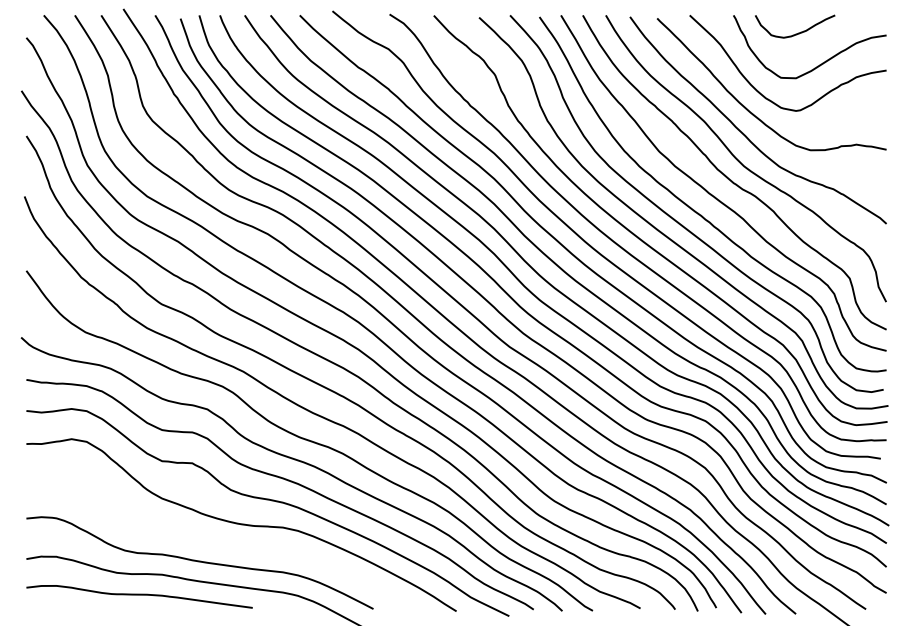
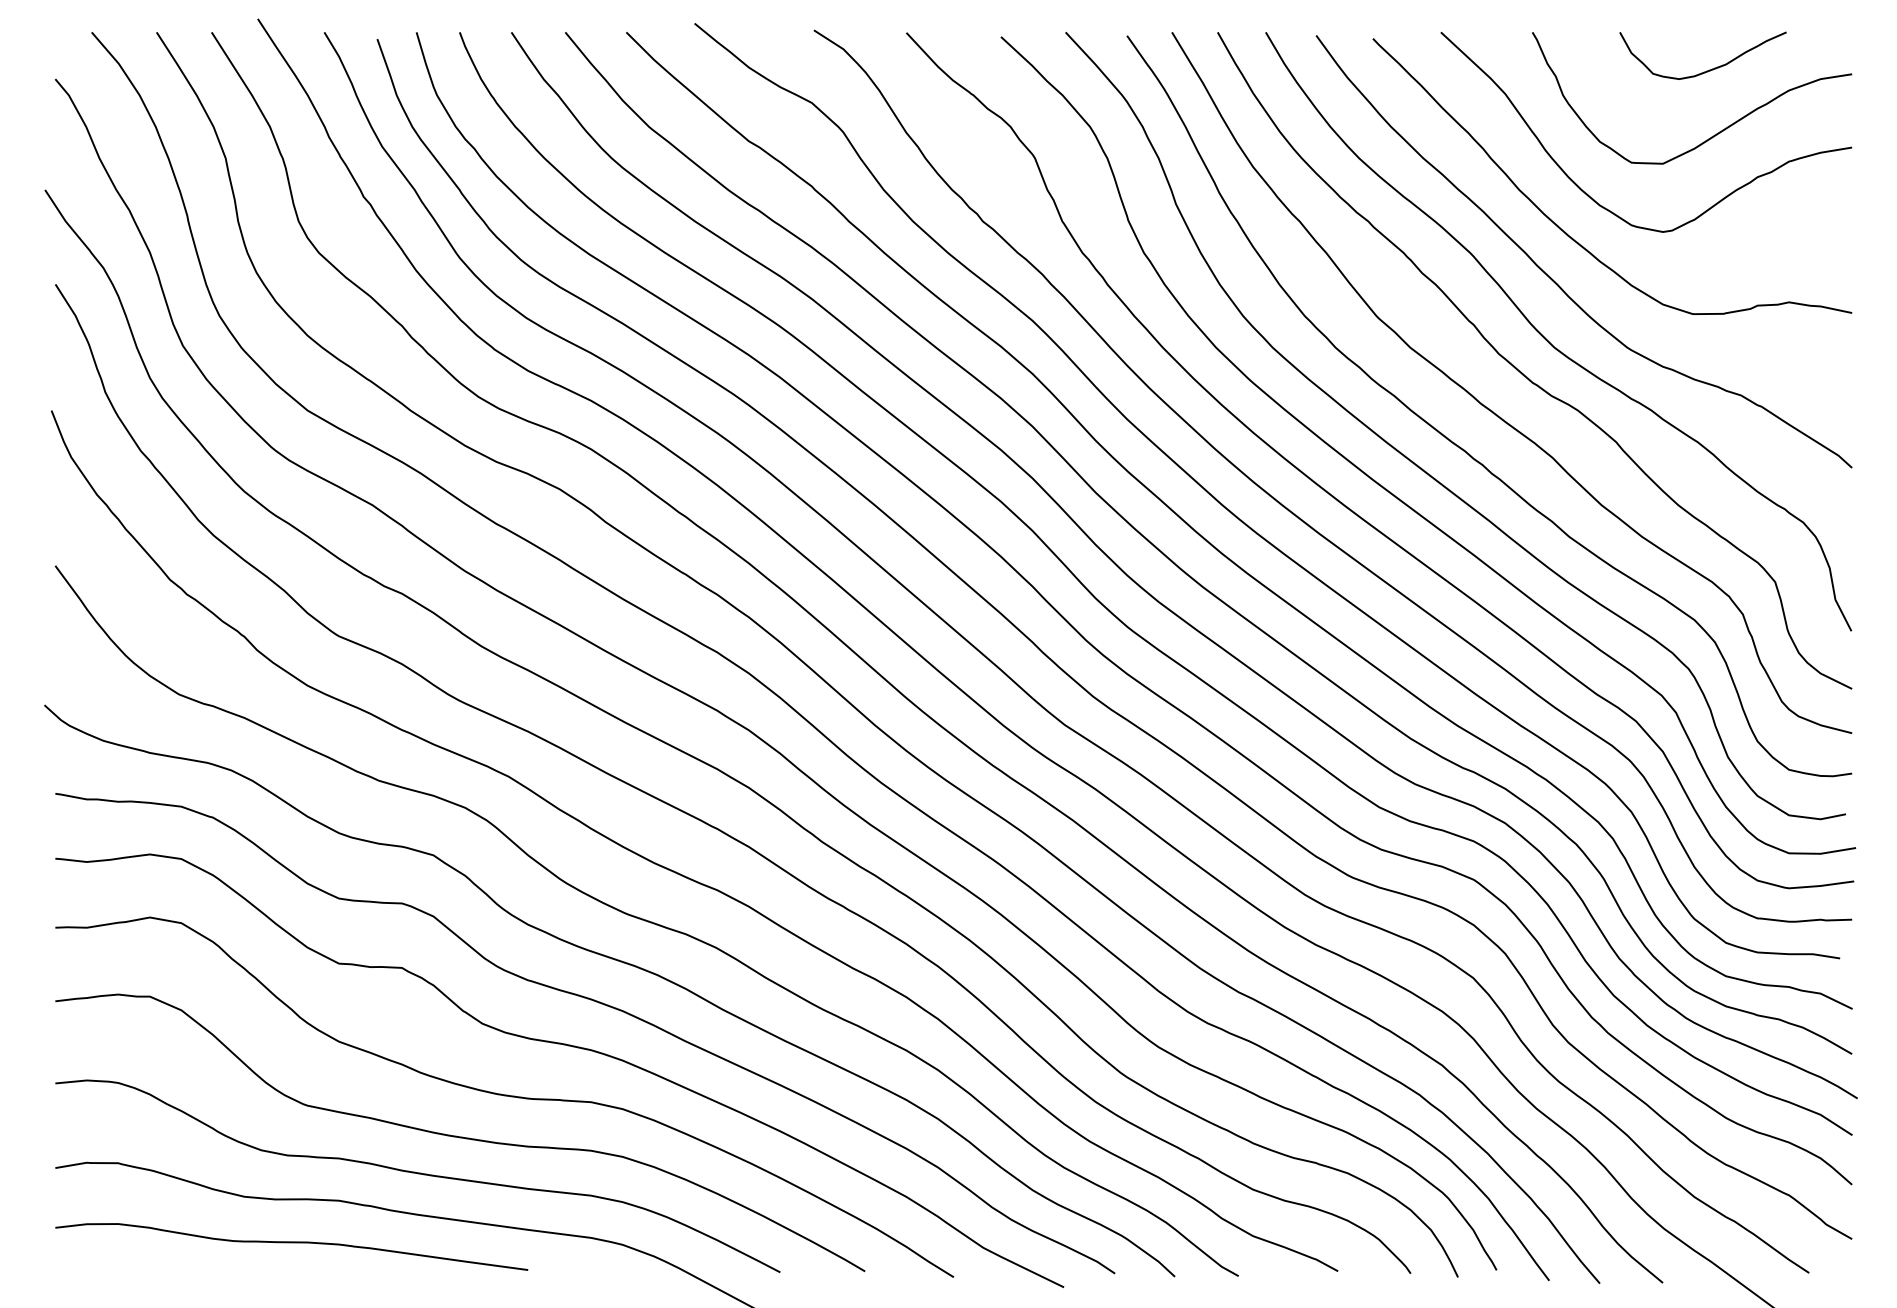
curve: (798, 32) -> (1709, 68), moved
curve: (220, 543) -> (460, 1135), added

